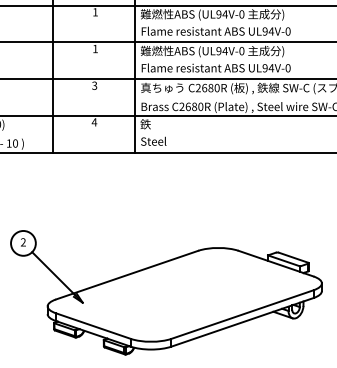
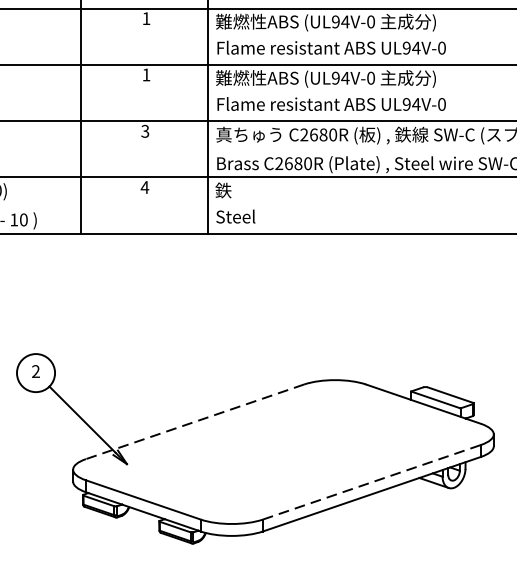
line: (126, 275) -> (194, 422), solid -> dashed
line: (242, 314) -> (371, 482), solid -> dashed

